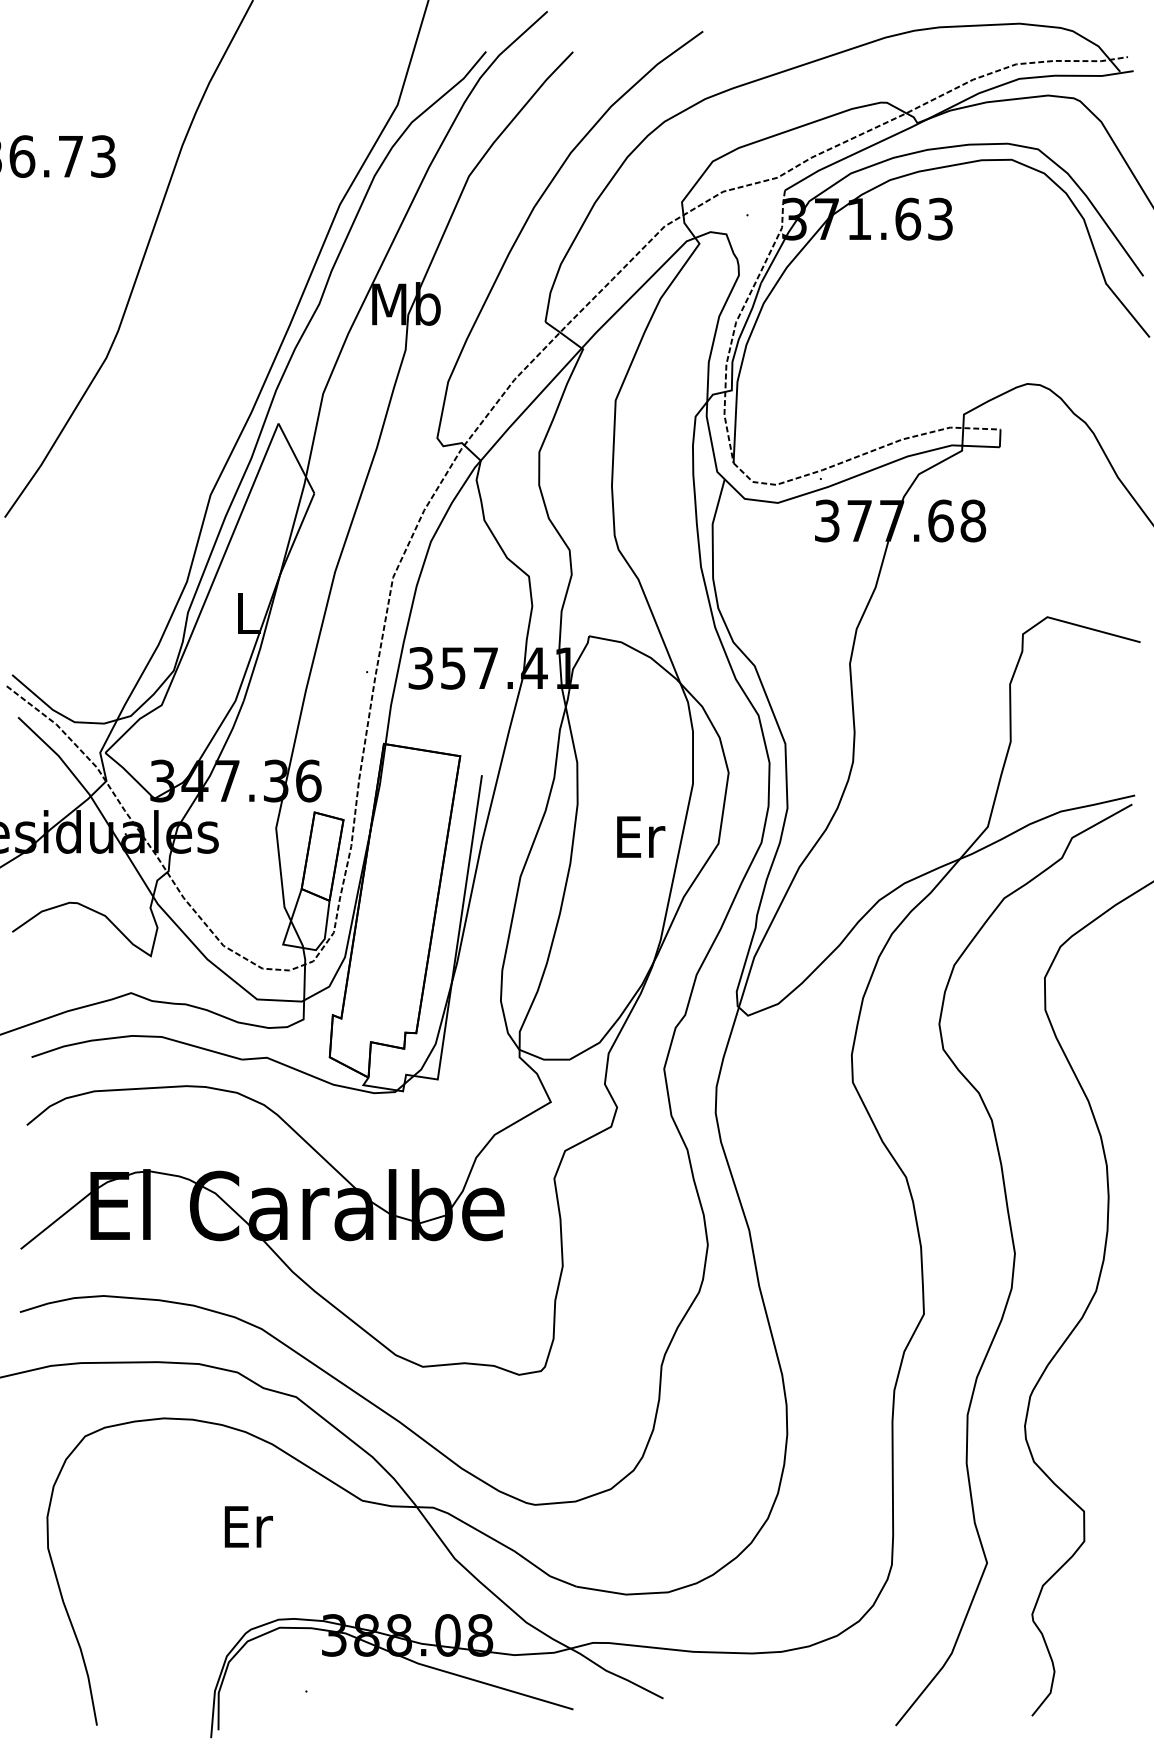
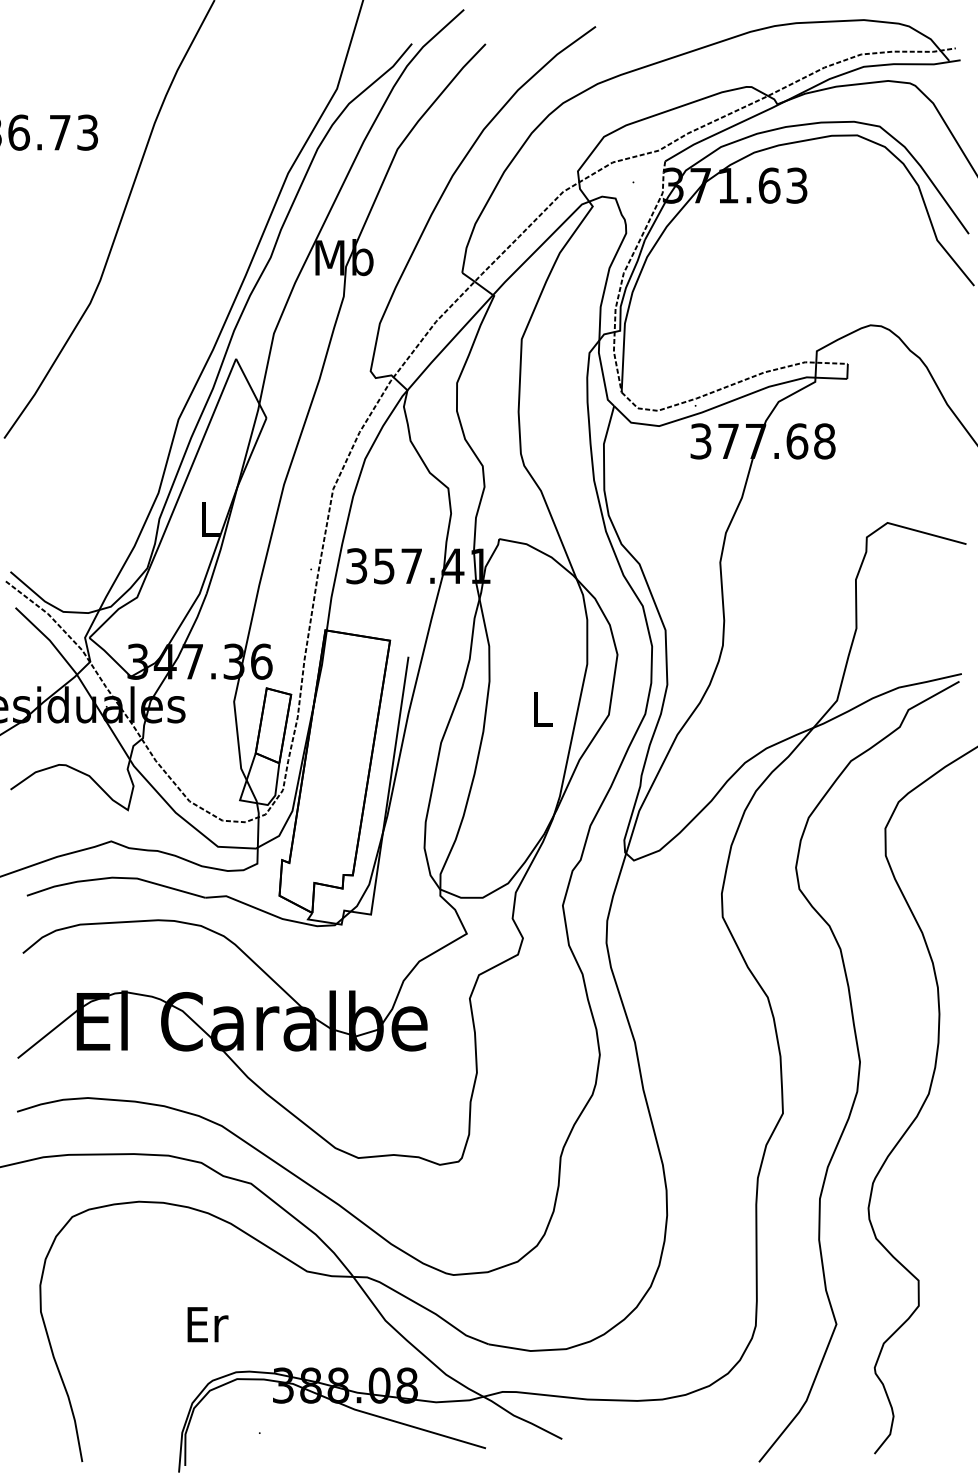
text: (641, 836) -> (543, 708), Er -> L
text: (248, 1526) -> (207, 1324), moved

